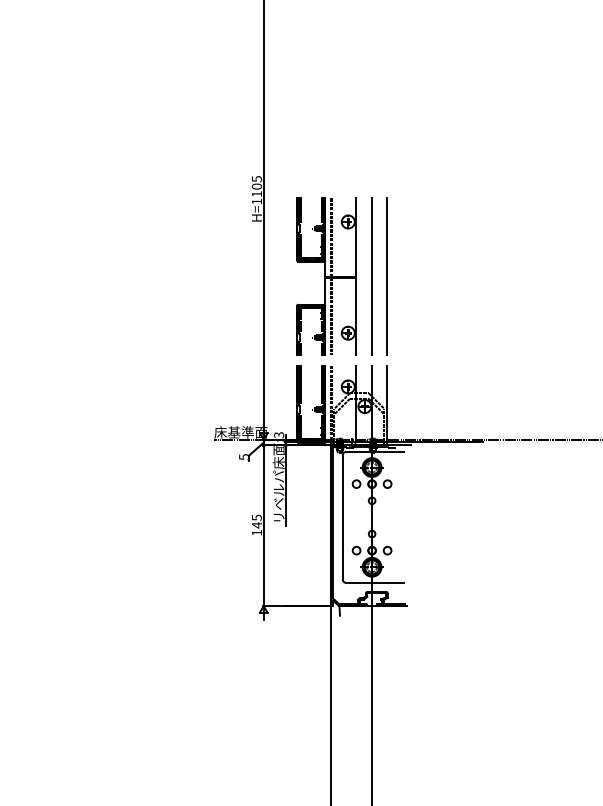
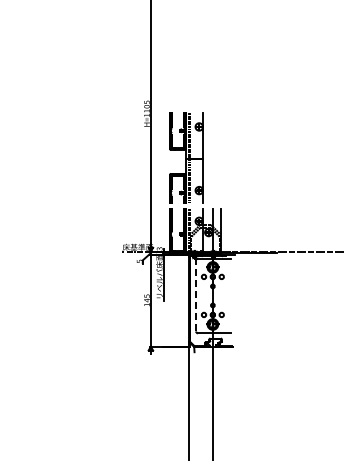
line: (371, 275) -> (212, 157), removed
line: (387, 275) -> (221, 157), removed
line: (343, 516) -> (196, 295), solid -> dashed

